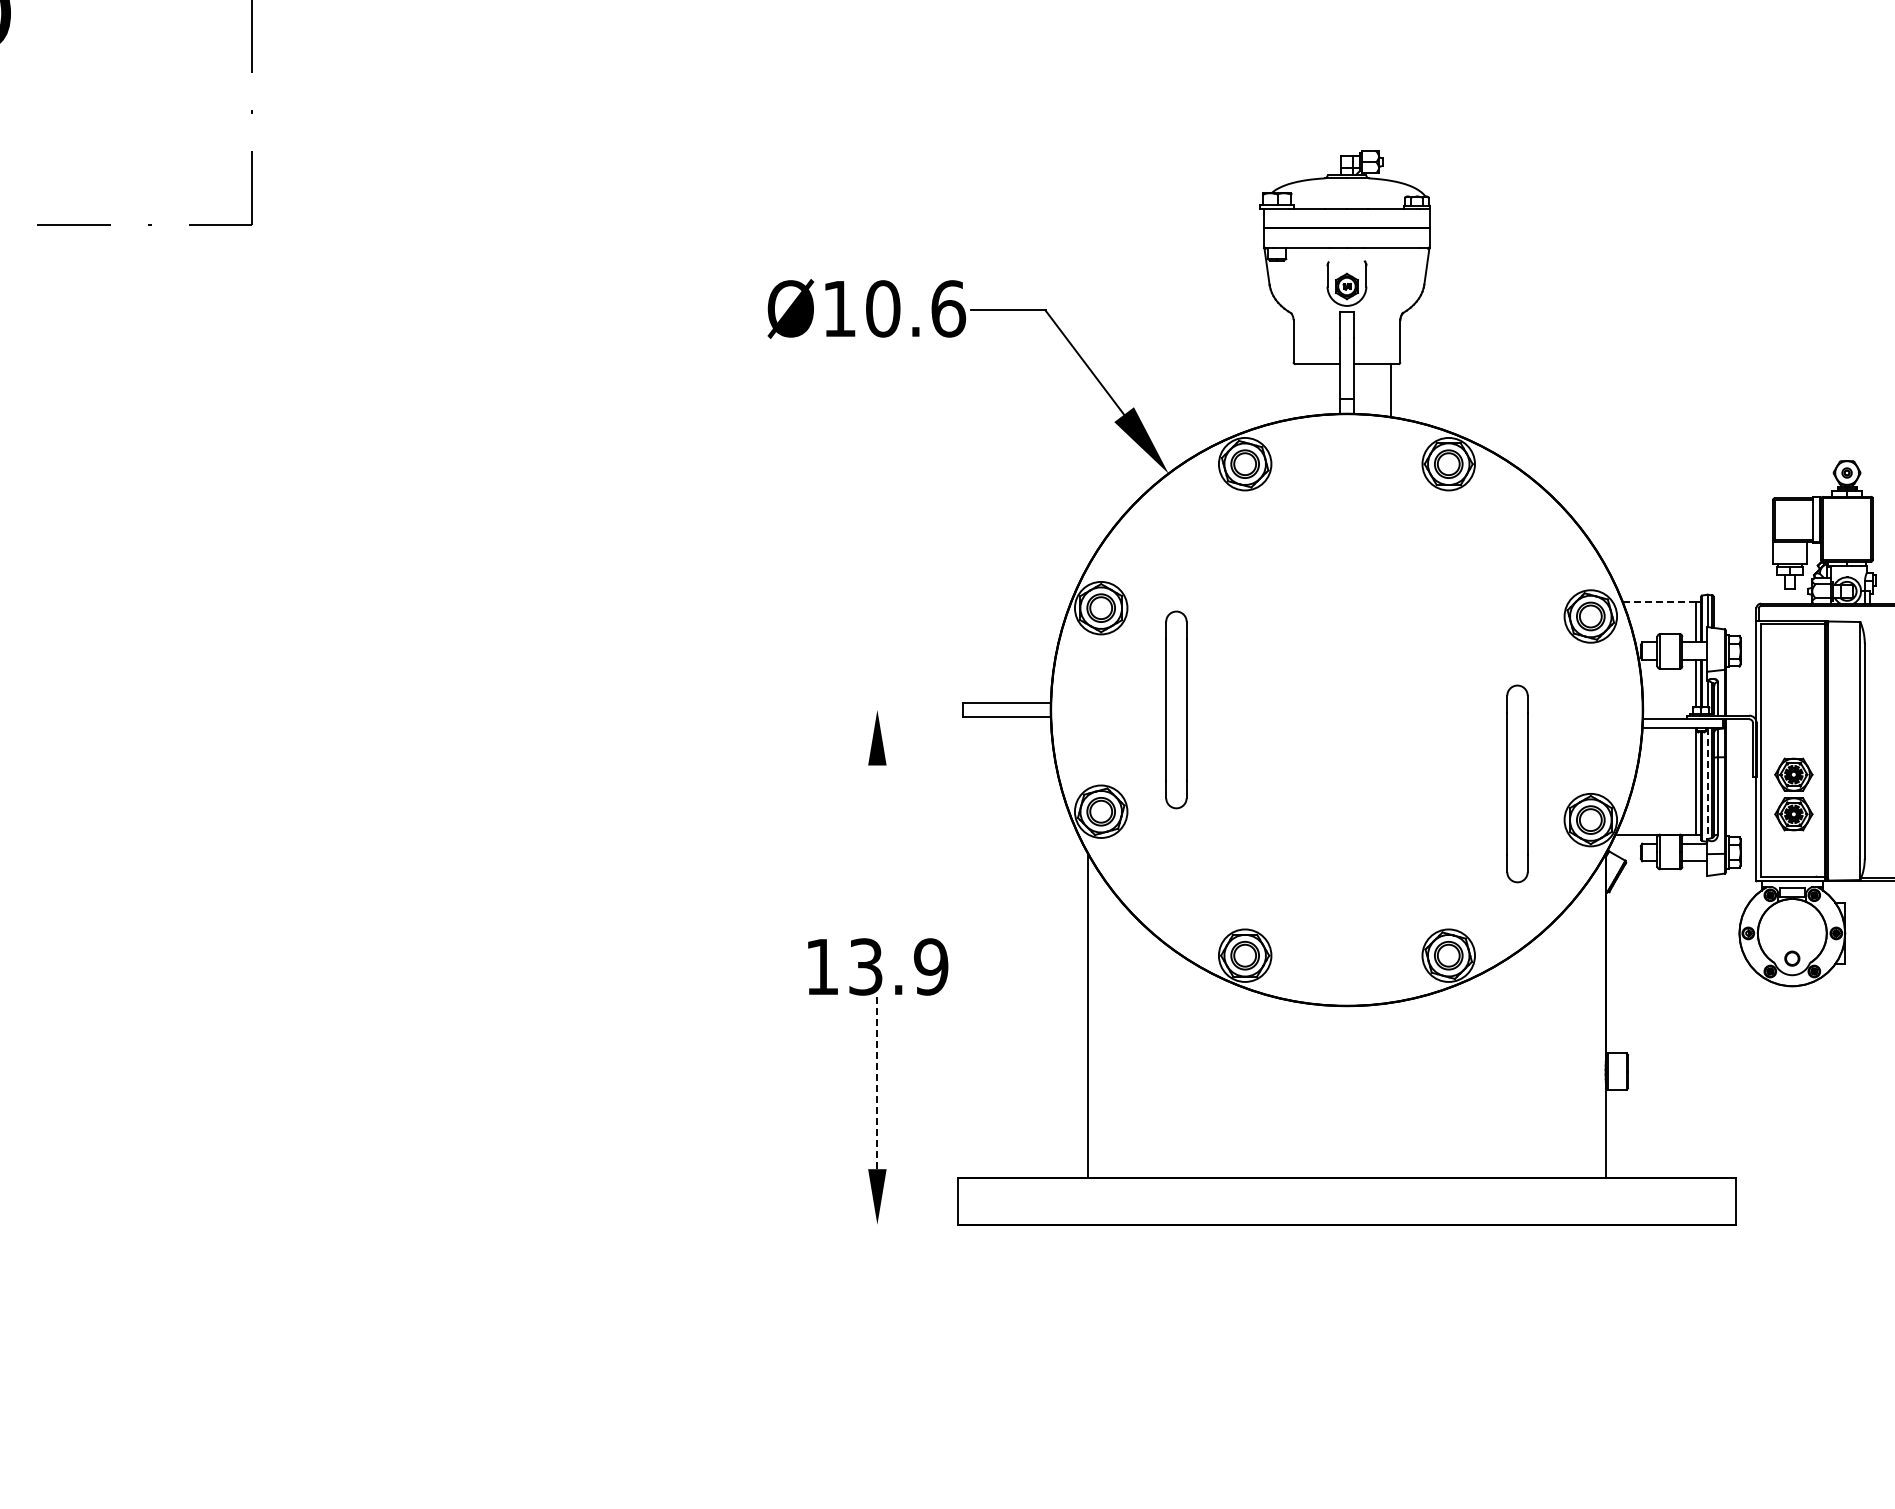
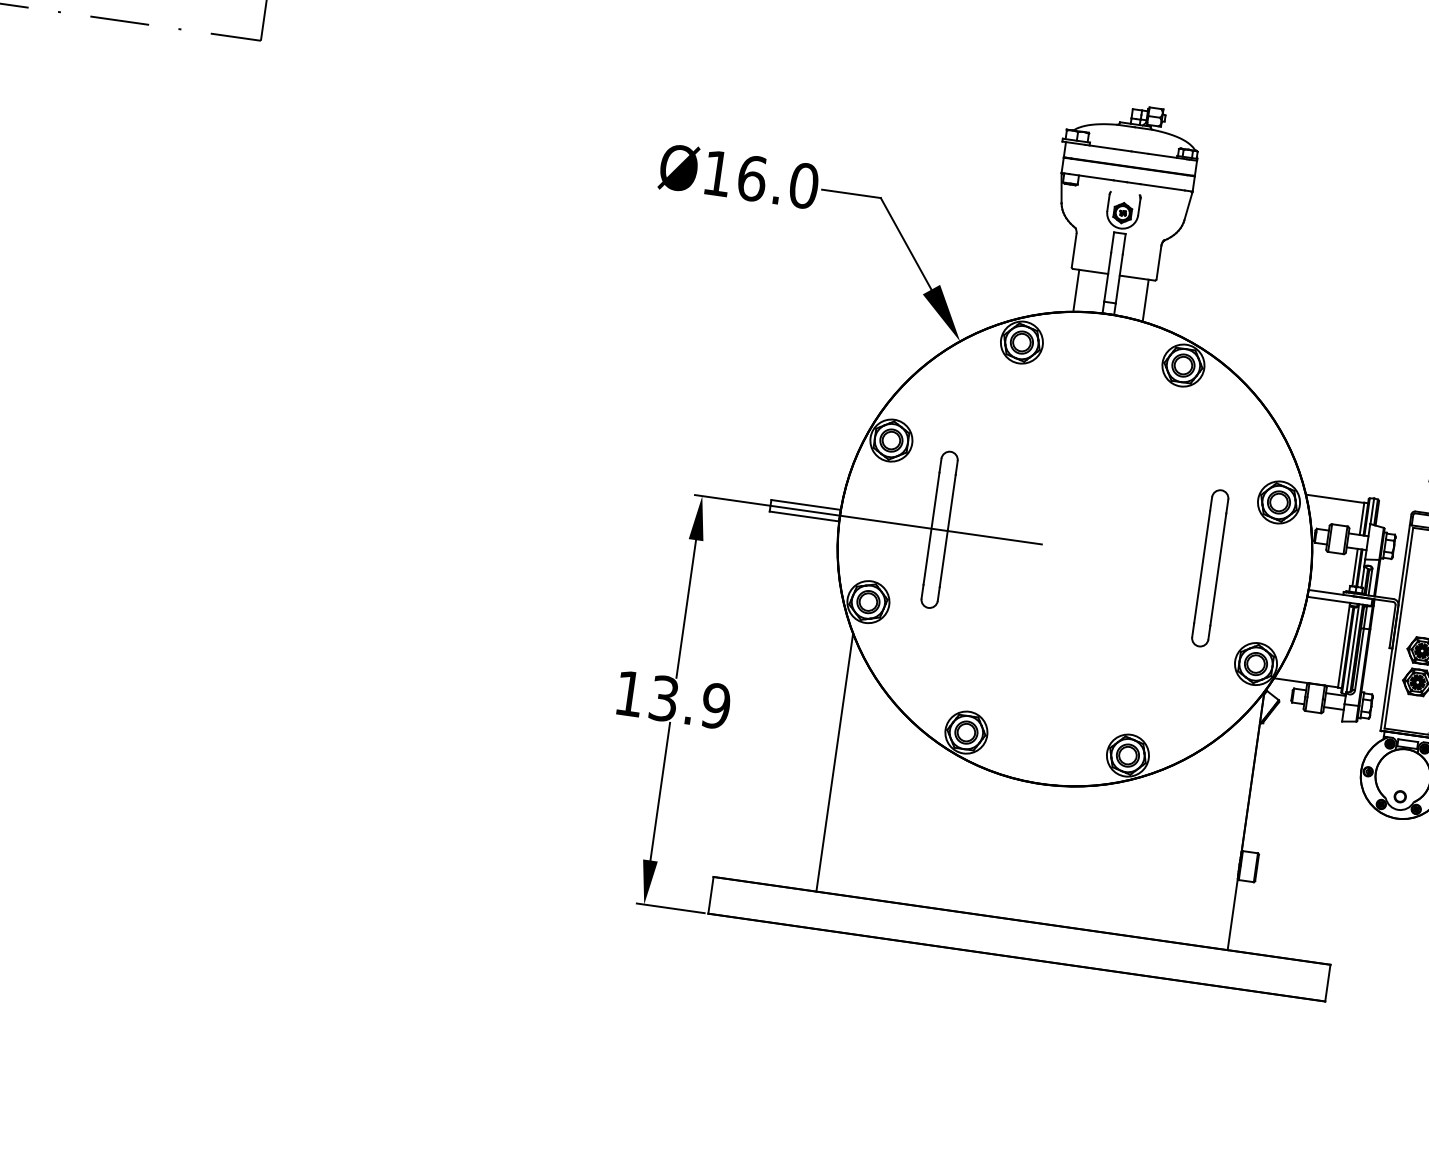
text: (916, 308) -> (778, 181), Ø10.6 -> Ø16.0
line: (1303, 390) -> (1076, 290), added
line: (1659, 602) -> (1335, 499), dashed -> solid
line: (1086, 709) -> (868, 519), added
part: (1517, 783) -> (1210, 568), moved
line: (1707, 784) -> (1352, 648), dashed -> solid
line: (877, 851) -> (686, 608), added
line: (877, 1082) -> (660, 791), dashed -> solid
line: (910, 1224) -> (670, 908), added

